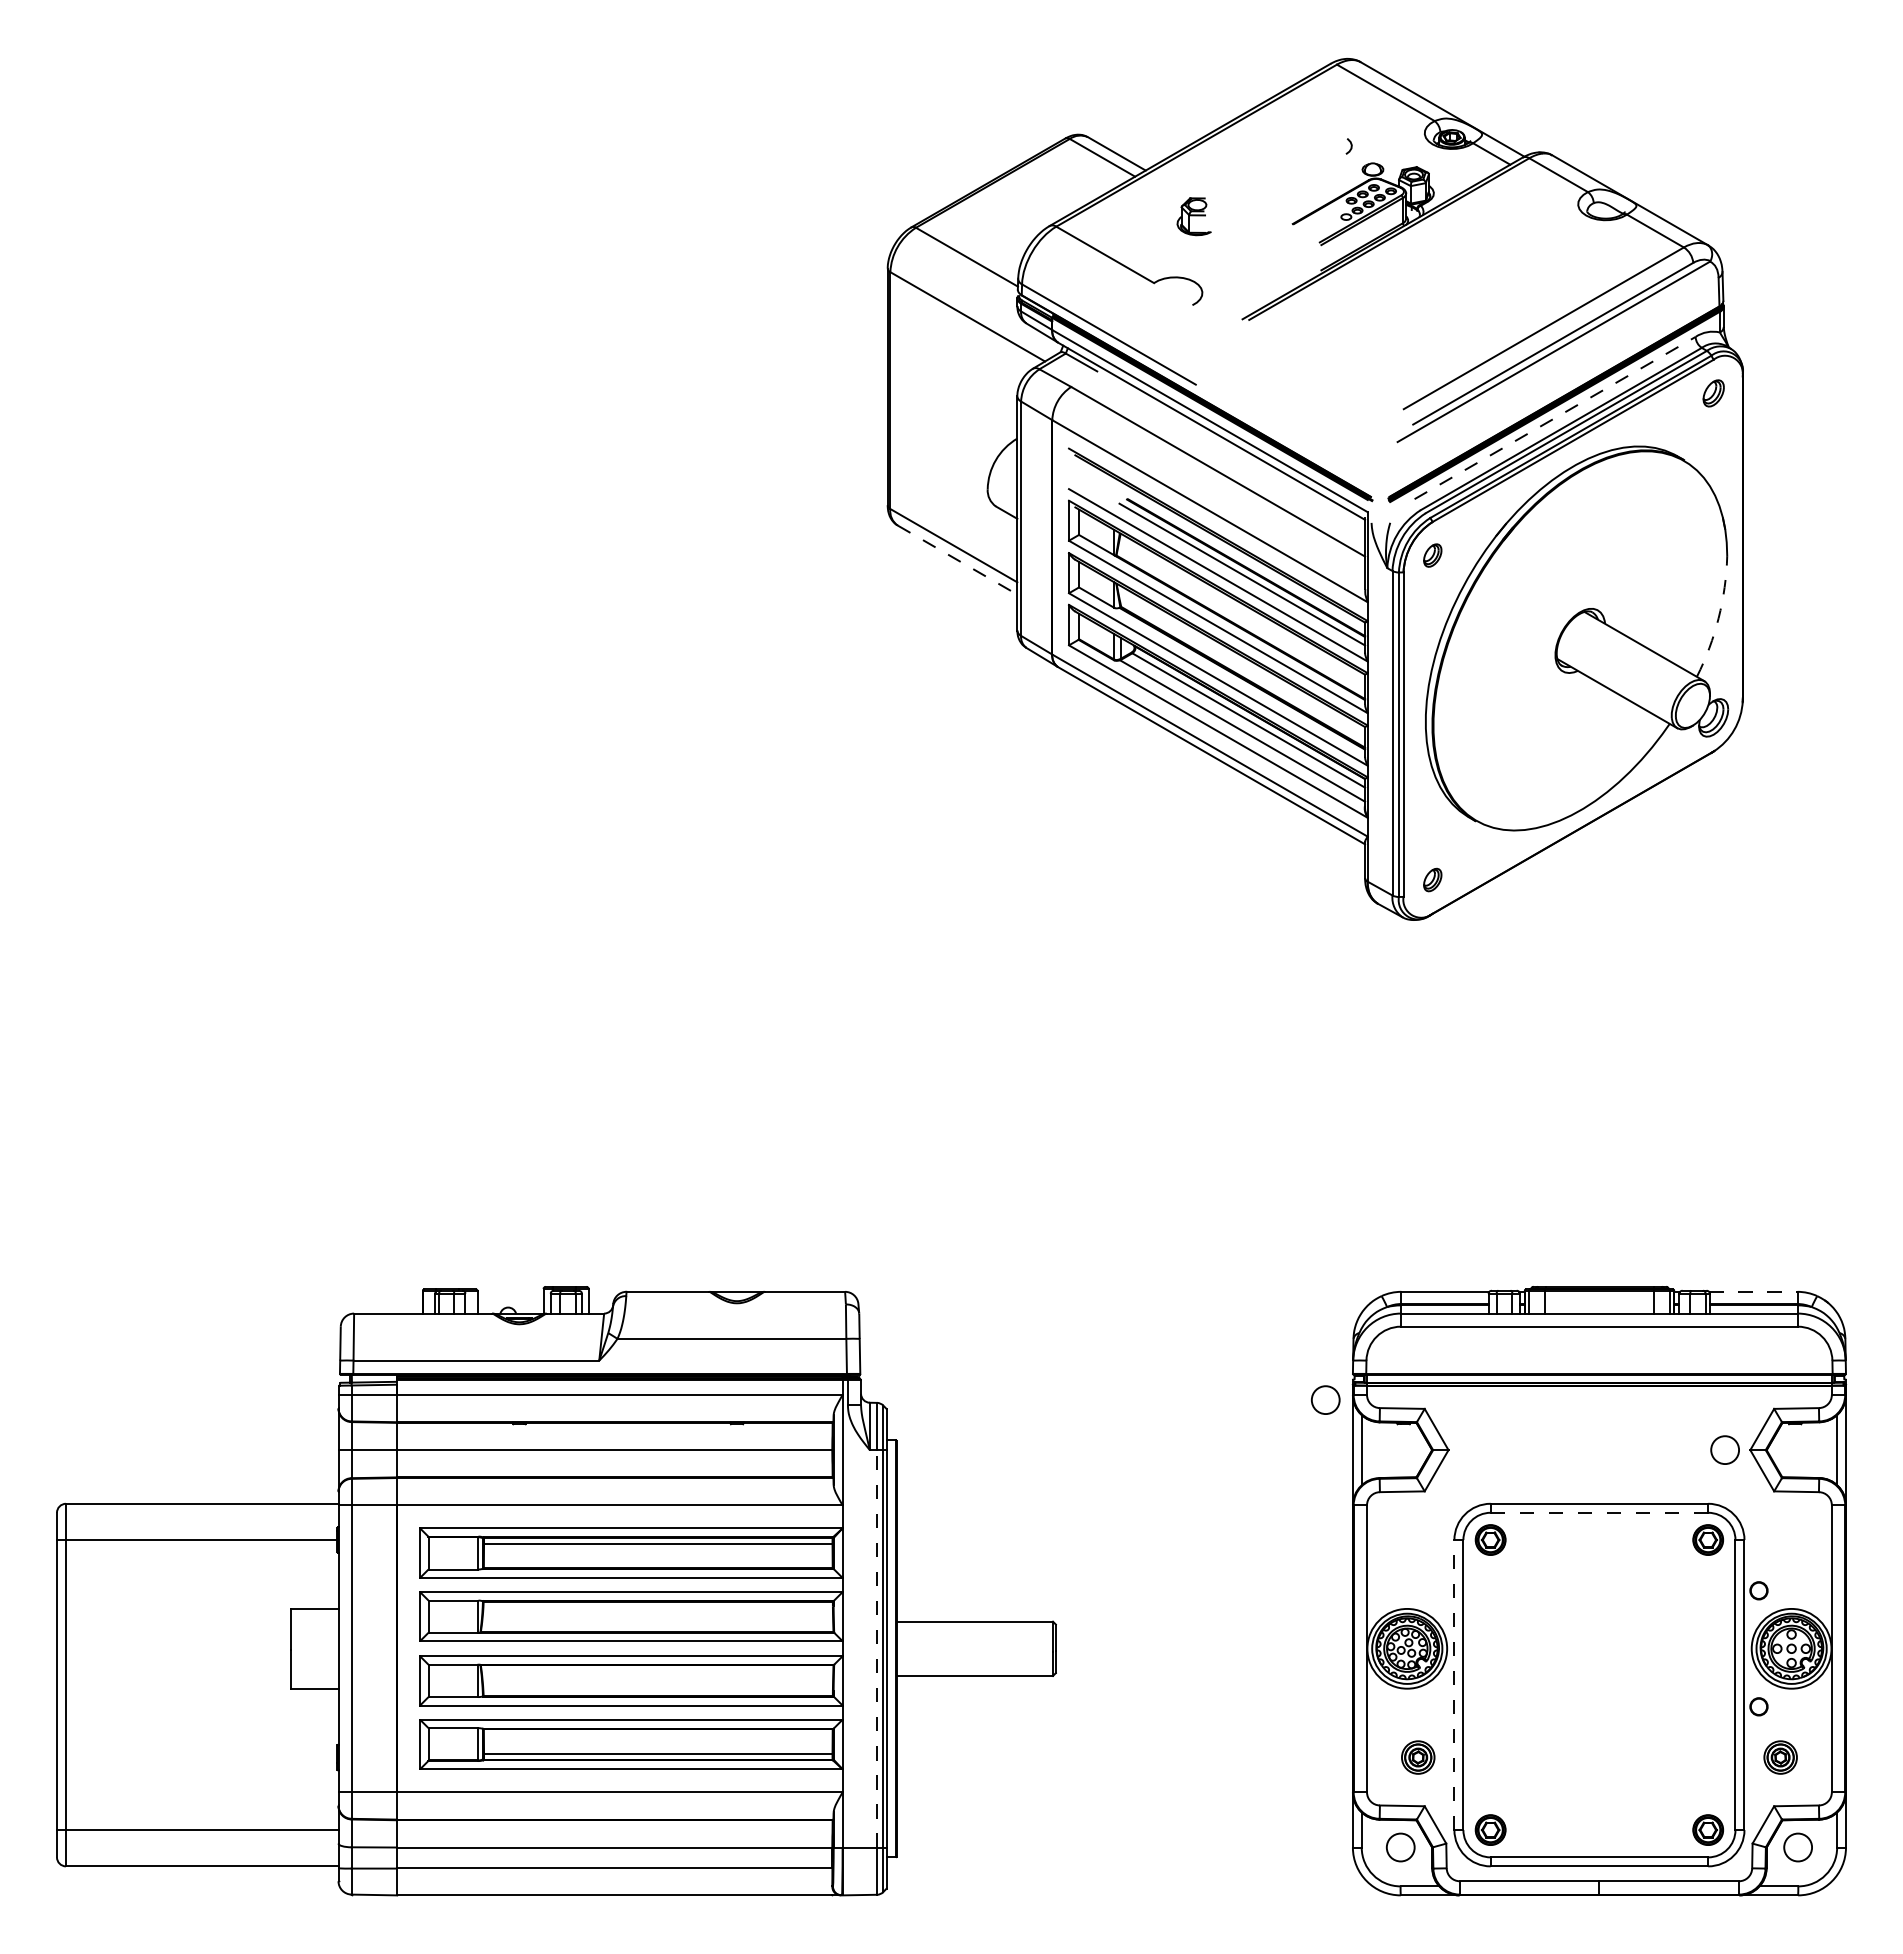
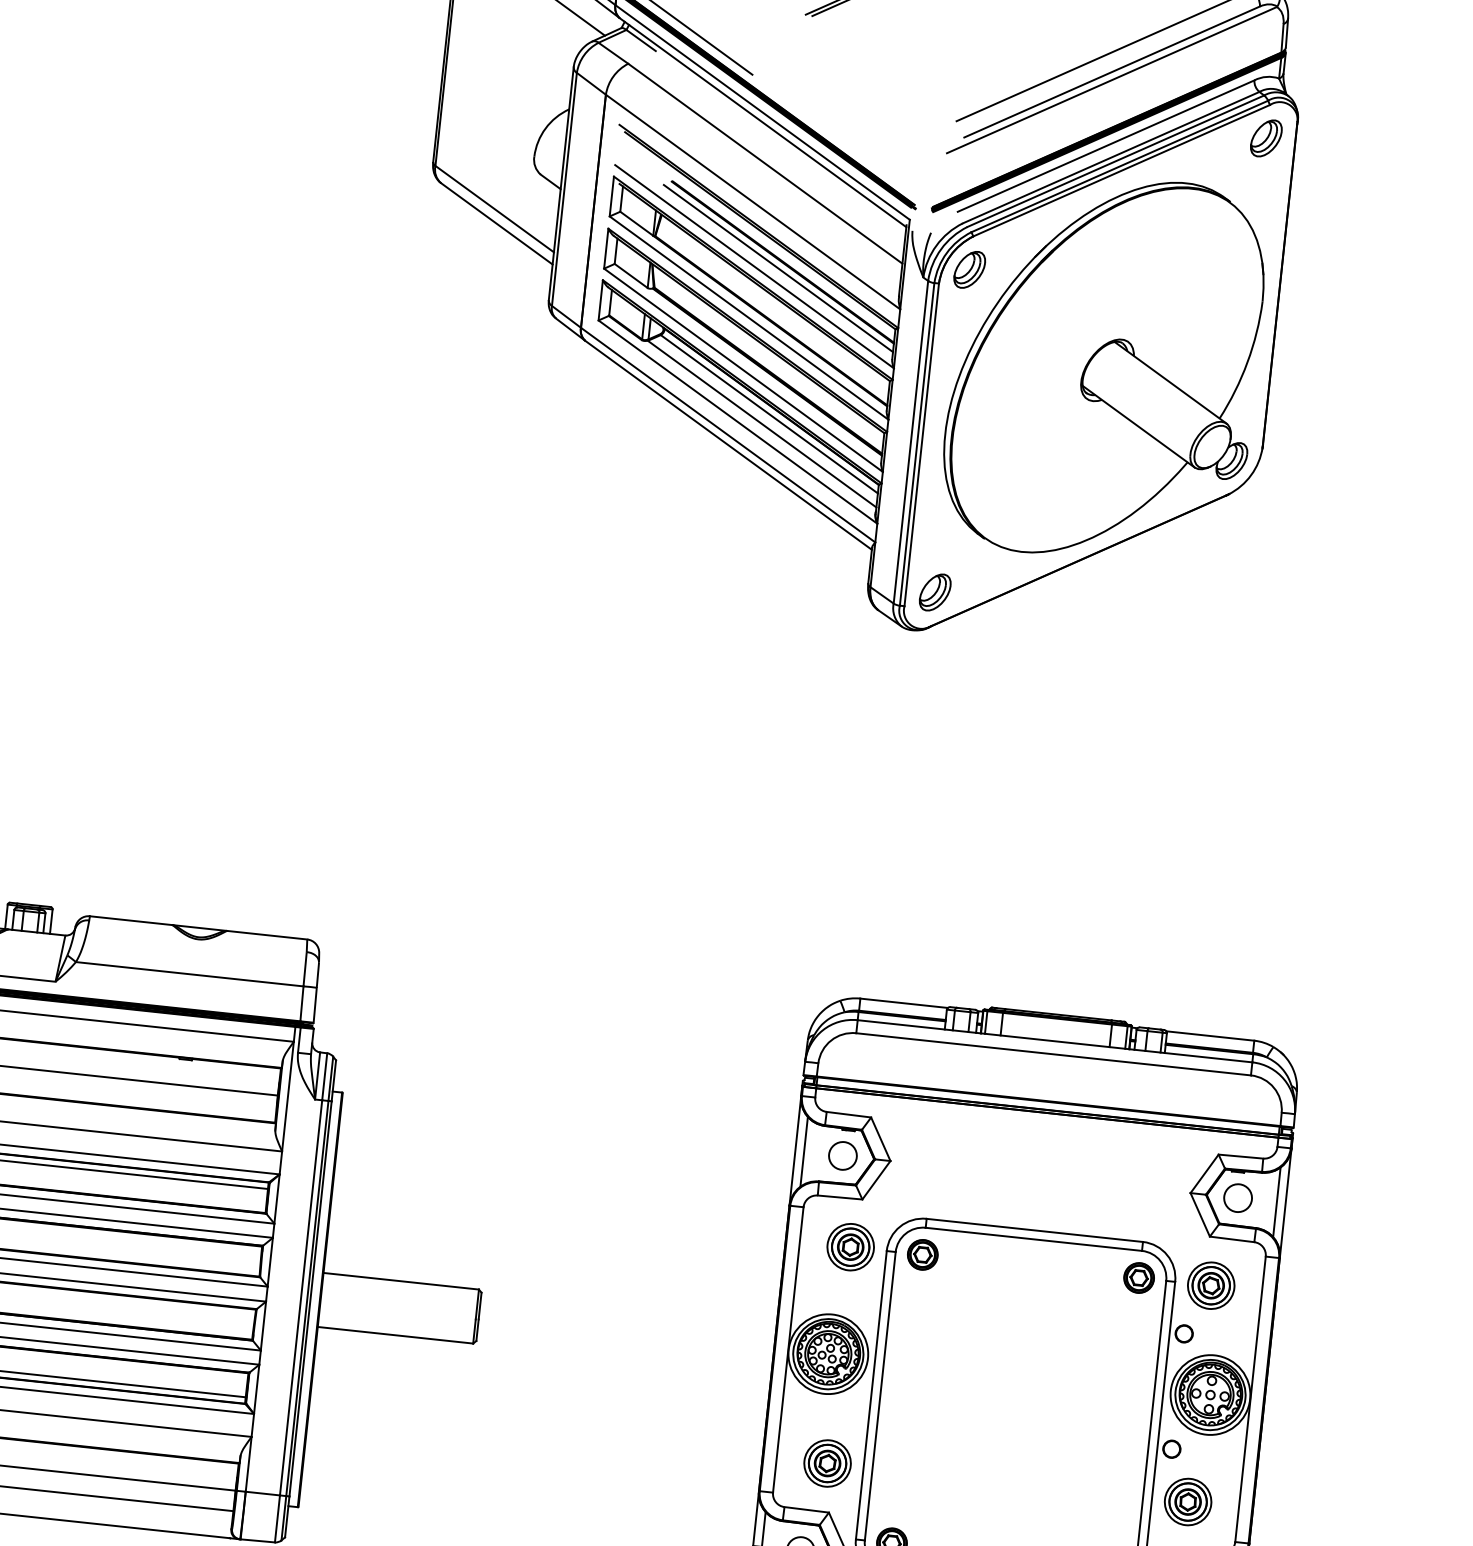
part: (1713, 393) -> (1266, 138), size x1.43
line: (1555, 417) -> (1106, 145), dashed -> solid
part: (1432, 555) -> (969, 269), size x1.67
line: (957, 560) -> (496, 224), dashed -> solid
arc: (1718, 618) -> (1247, 362), dashed -> solid
part: (1432, 879) -> (935, 591), size x1.67
line: (1753, 1291) -> (1210, 1035), dashed -> solid
circle: (1325, 1399) -> (842, 1155), moved
circle: (1724, 1449) -> (1237, 1197), moved
line: (1599, 1512) -> (1033, 1239), dashed -> solid
part: (1418, 1539) -> (851, 1246), added
part: (1780, 1539) -> (1211, 1285), added
line: (877, 1648) -> (301, 1297), dashed -> solid
line: (1454, 1684) -> (871, 1394), dashed -> solid
part: (1418, 1757) -> (827, 1463), size x1.43
part: (1780, 1757) -> (1187, 1501), size x1.43

